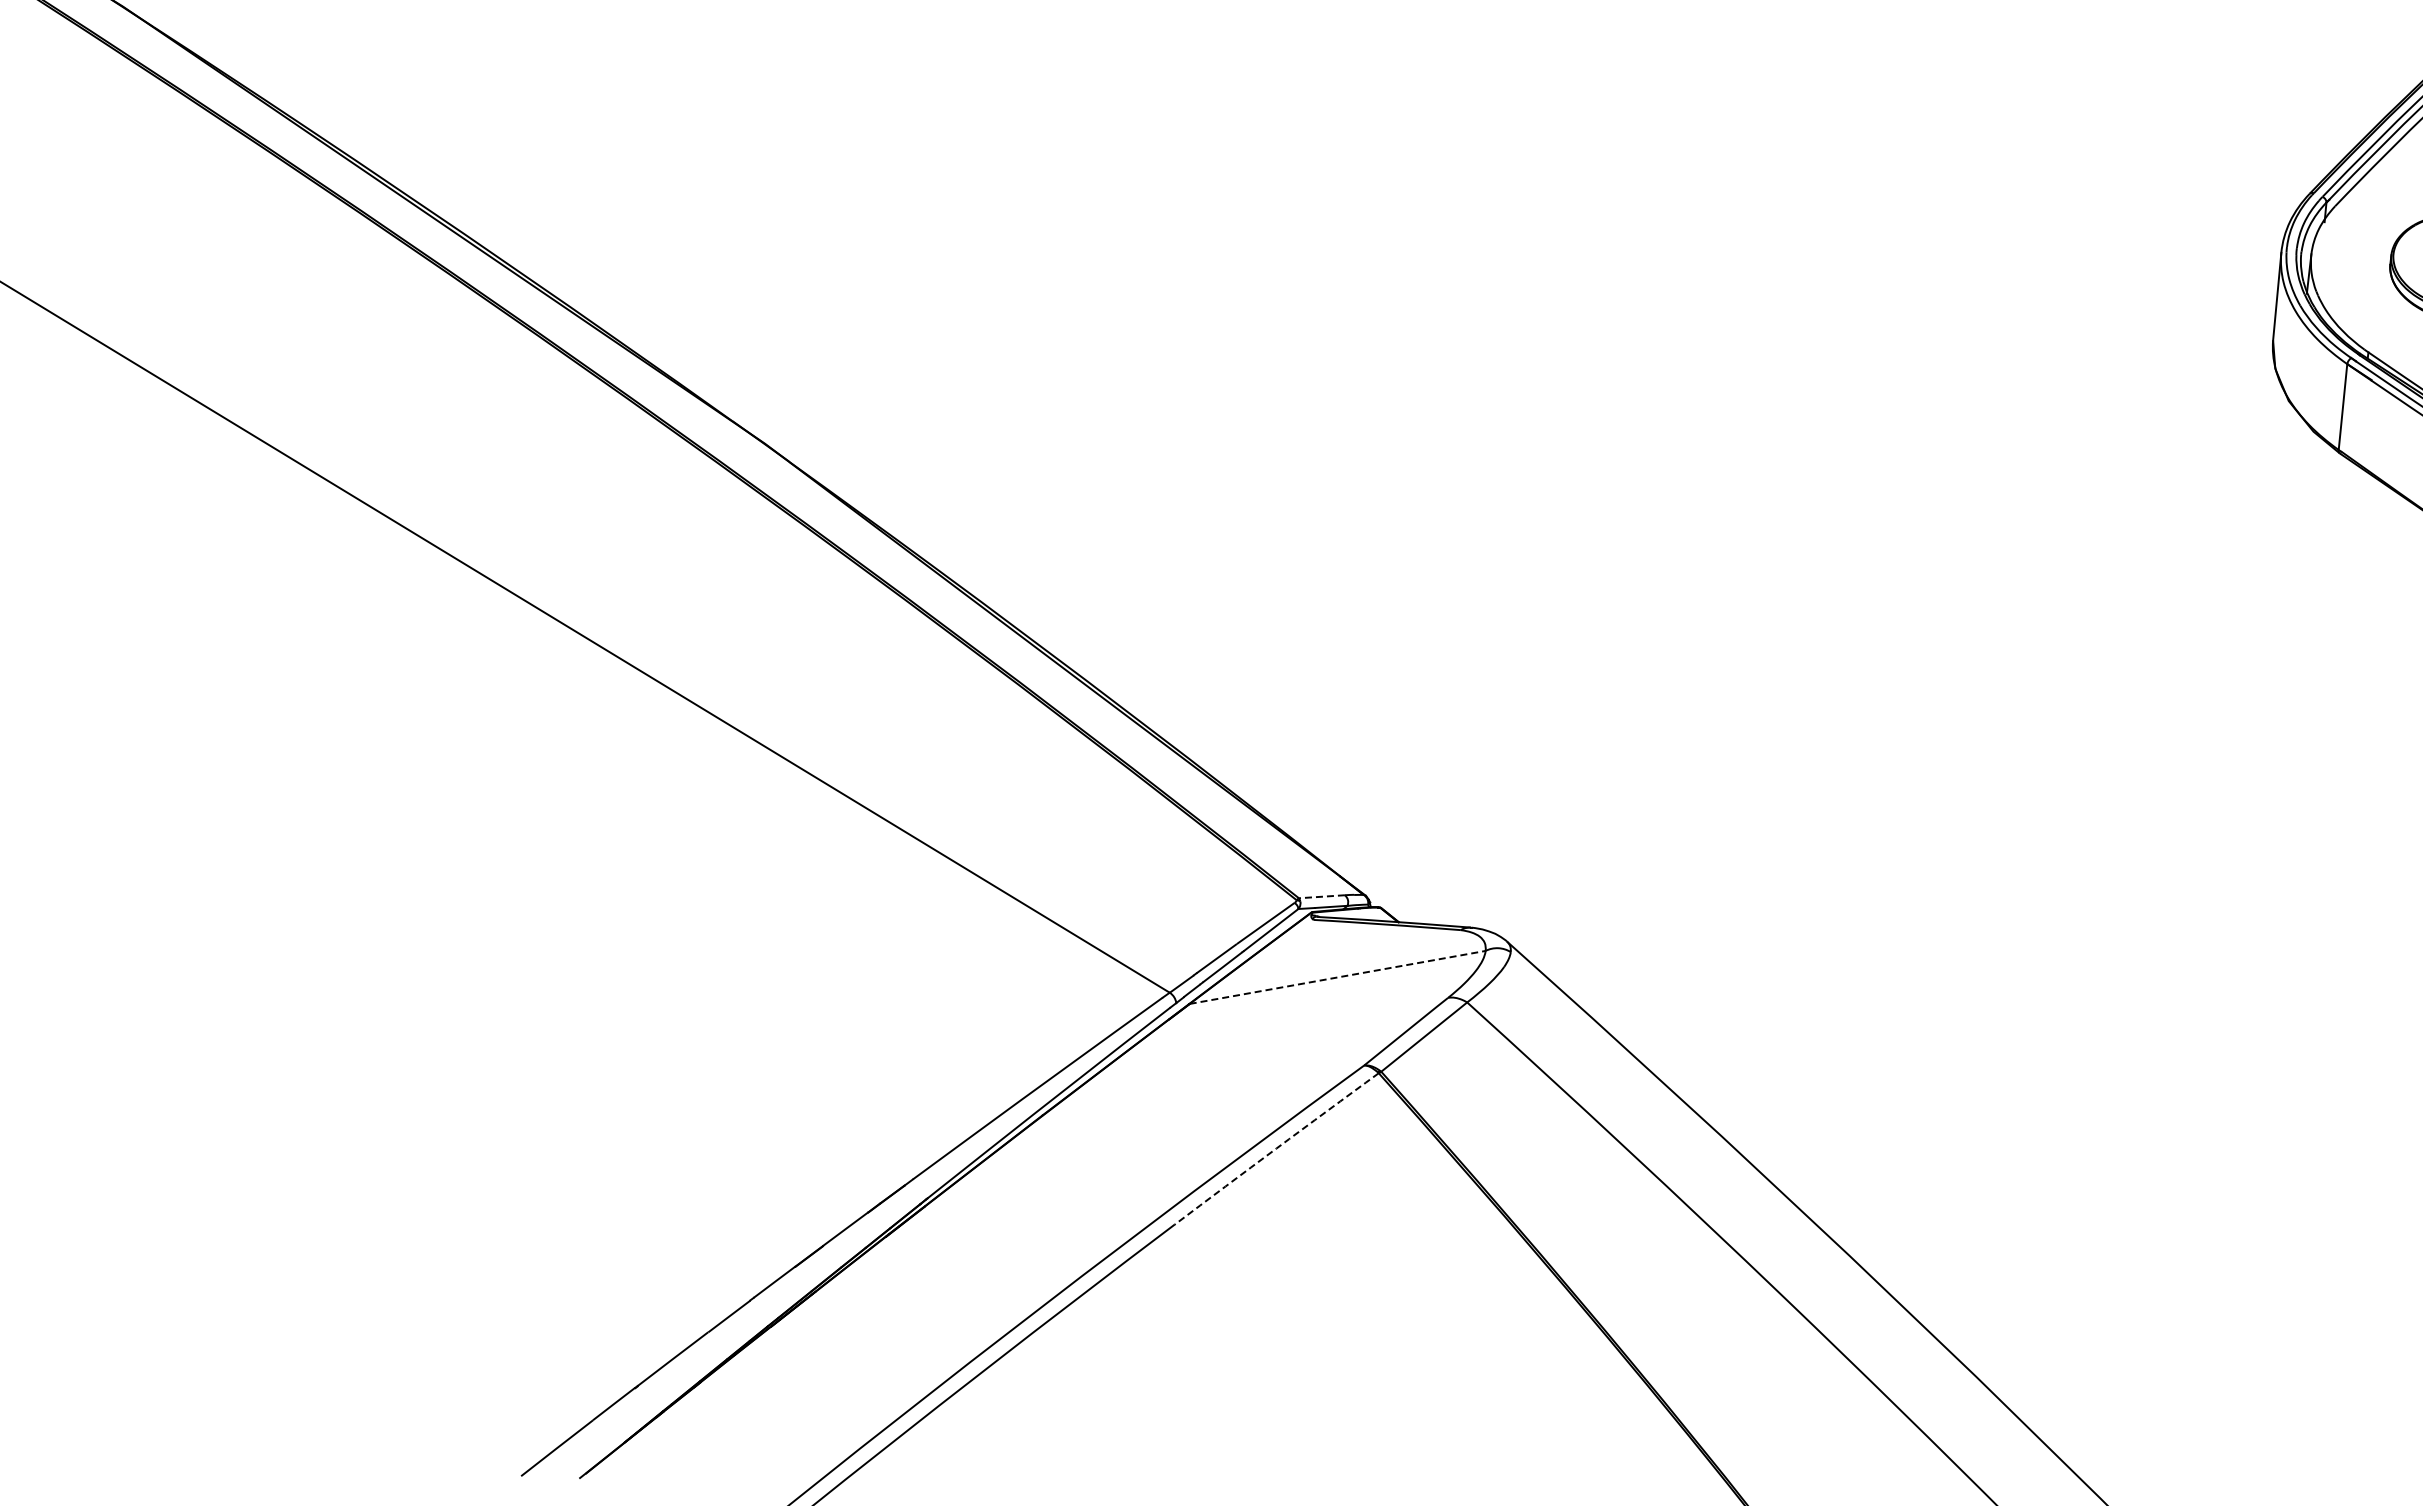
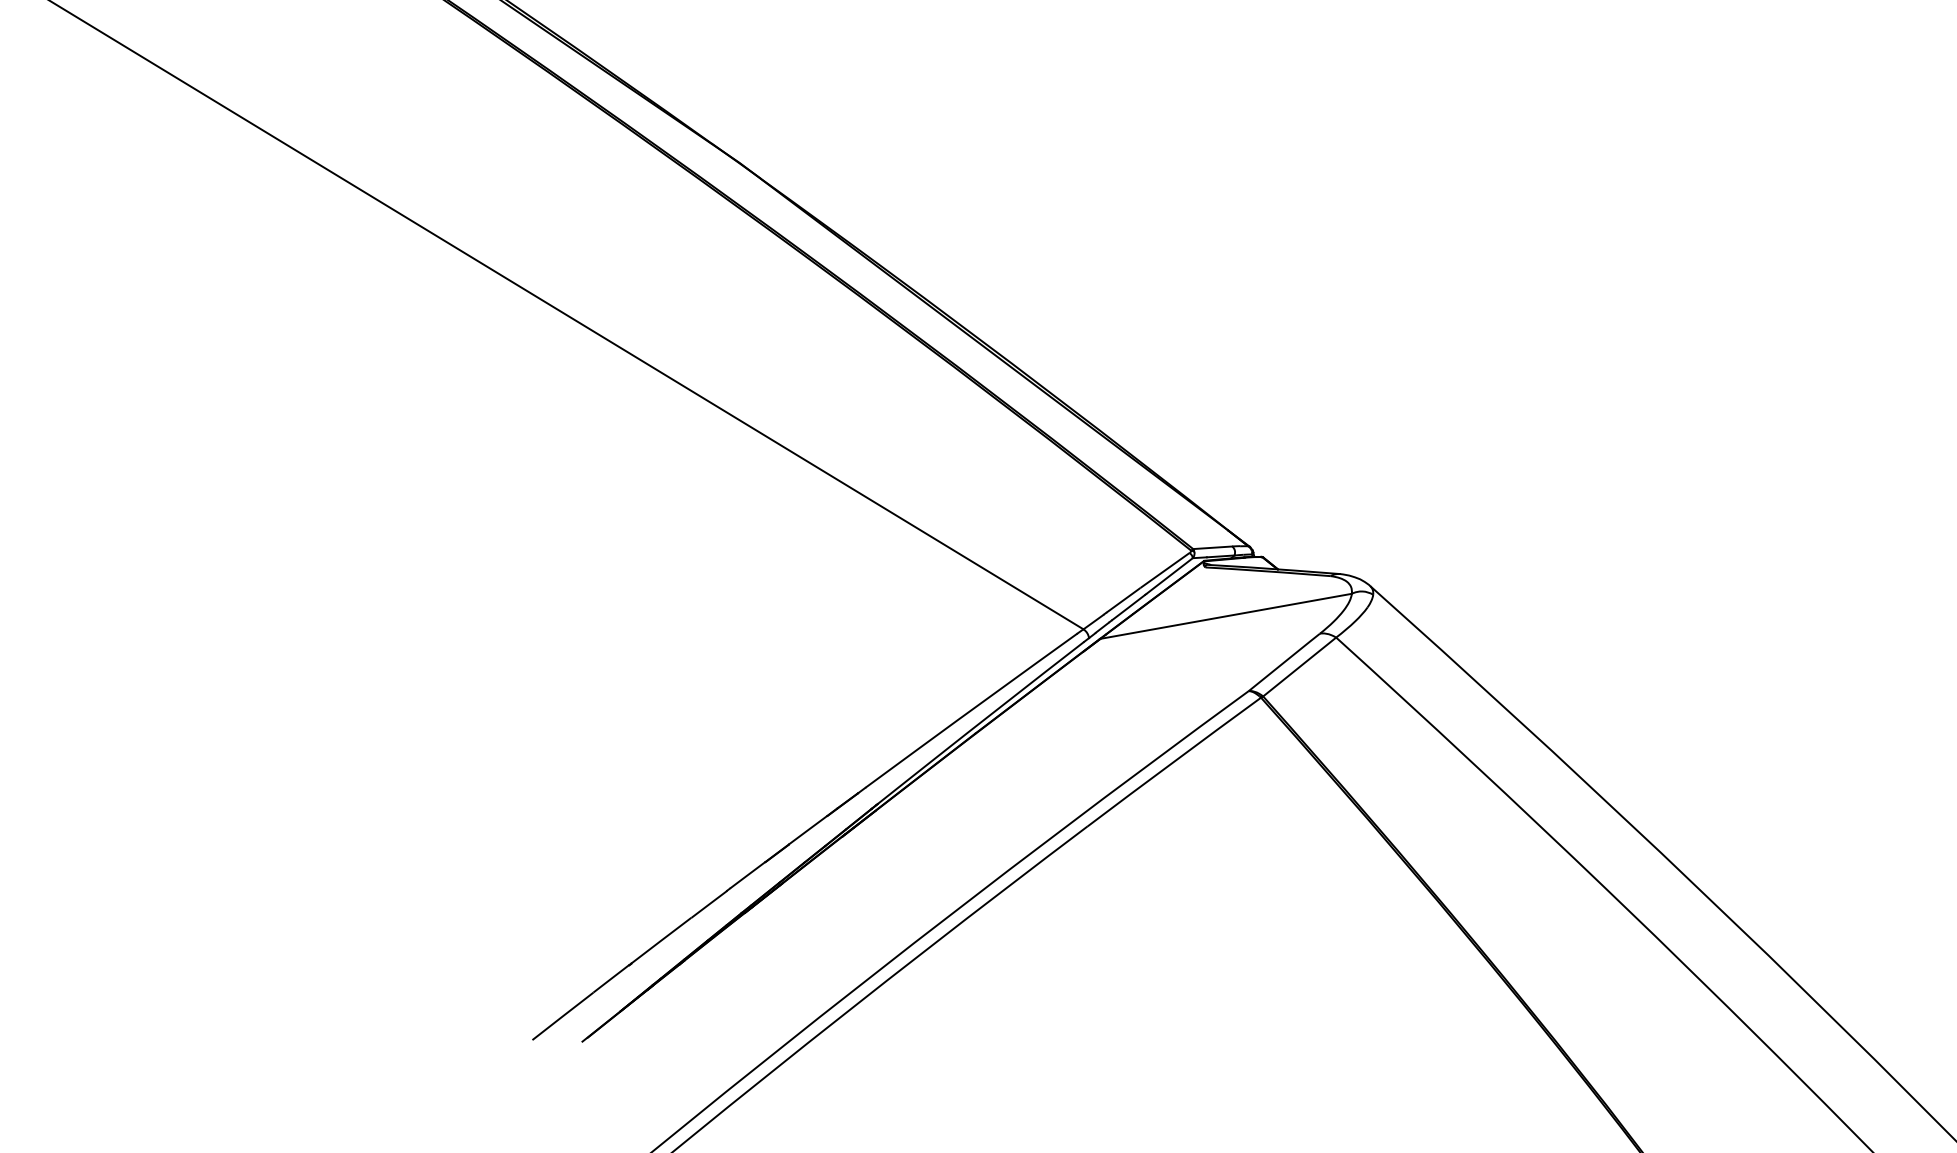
line: (1321, 896) -> (1212, 547), dashed -> solid
line: (1338, 977) -> (1226, 616), dashed -> solid
arc: (1276, 1148) -> (1174, 761), dashed -> solid

